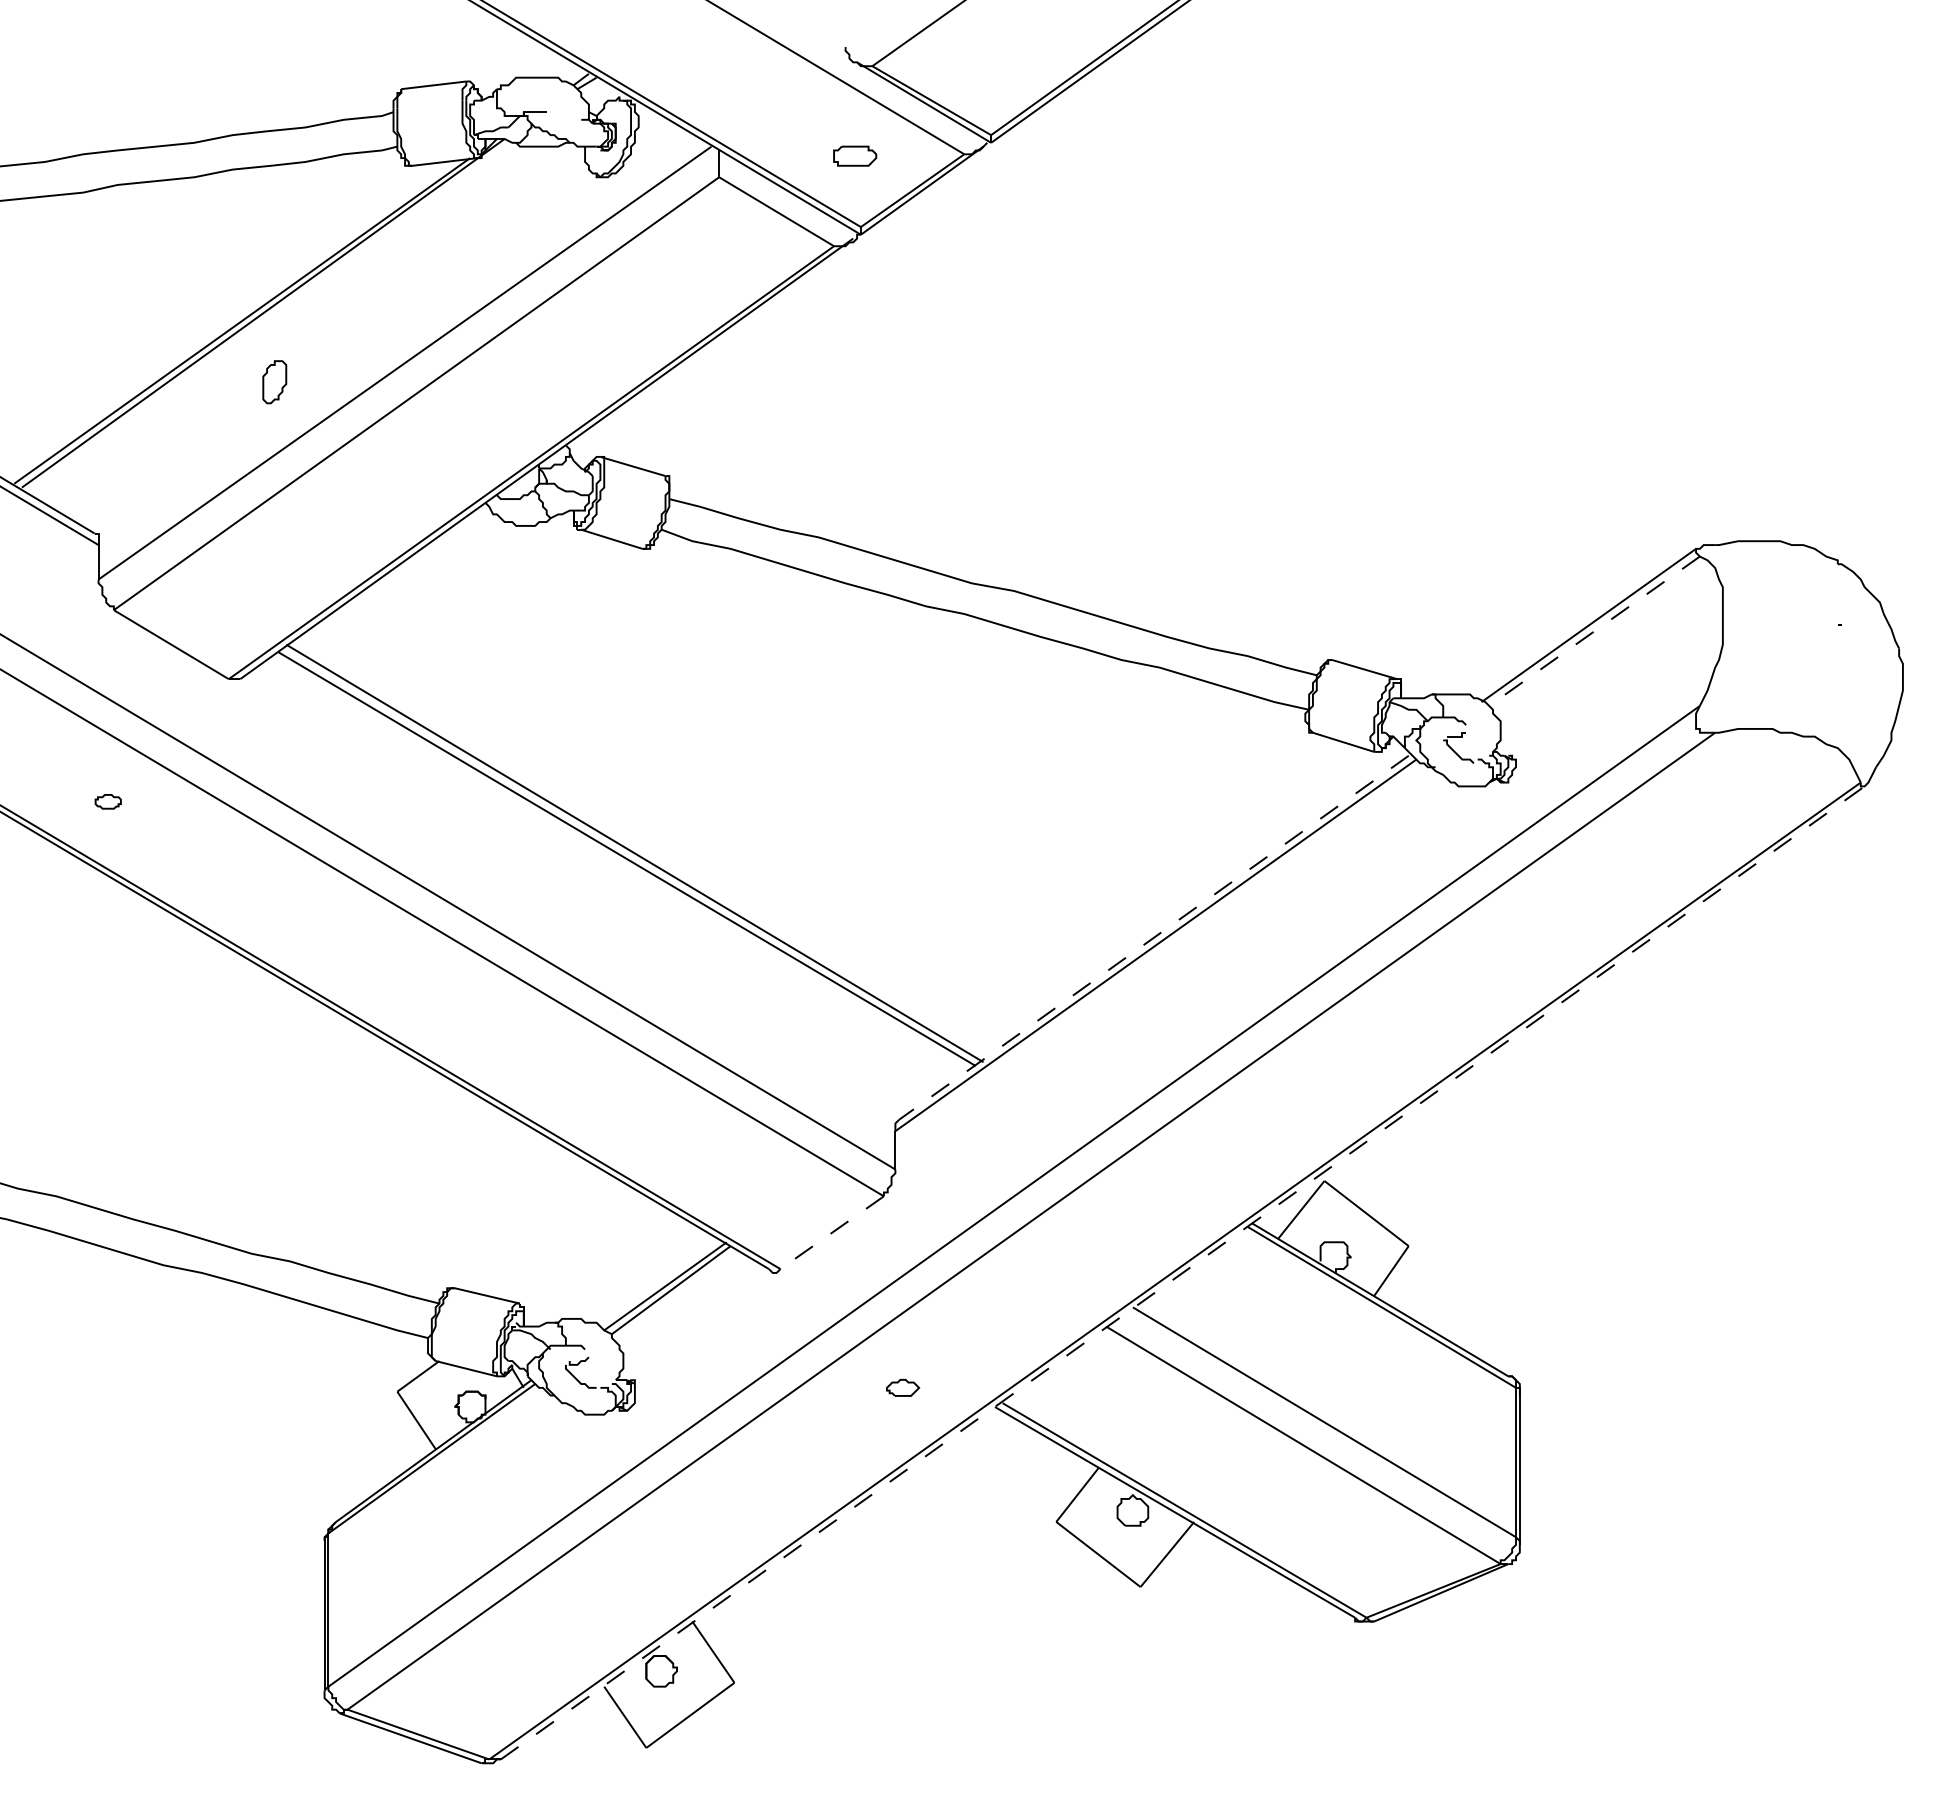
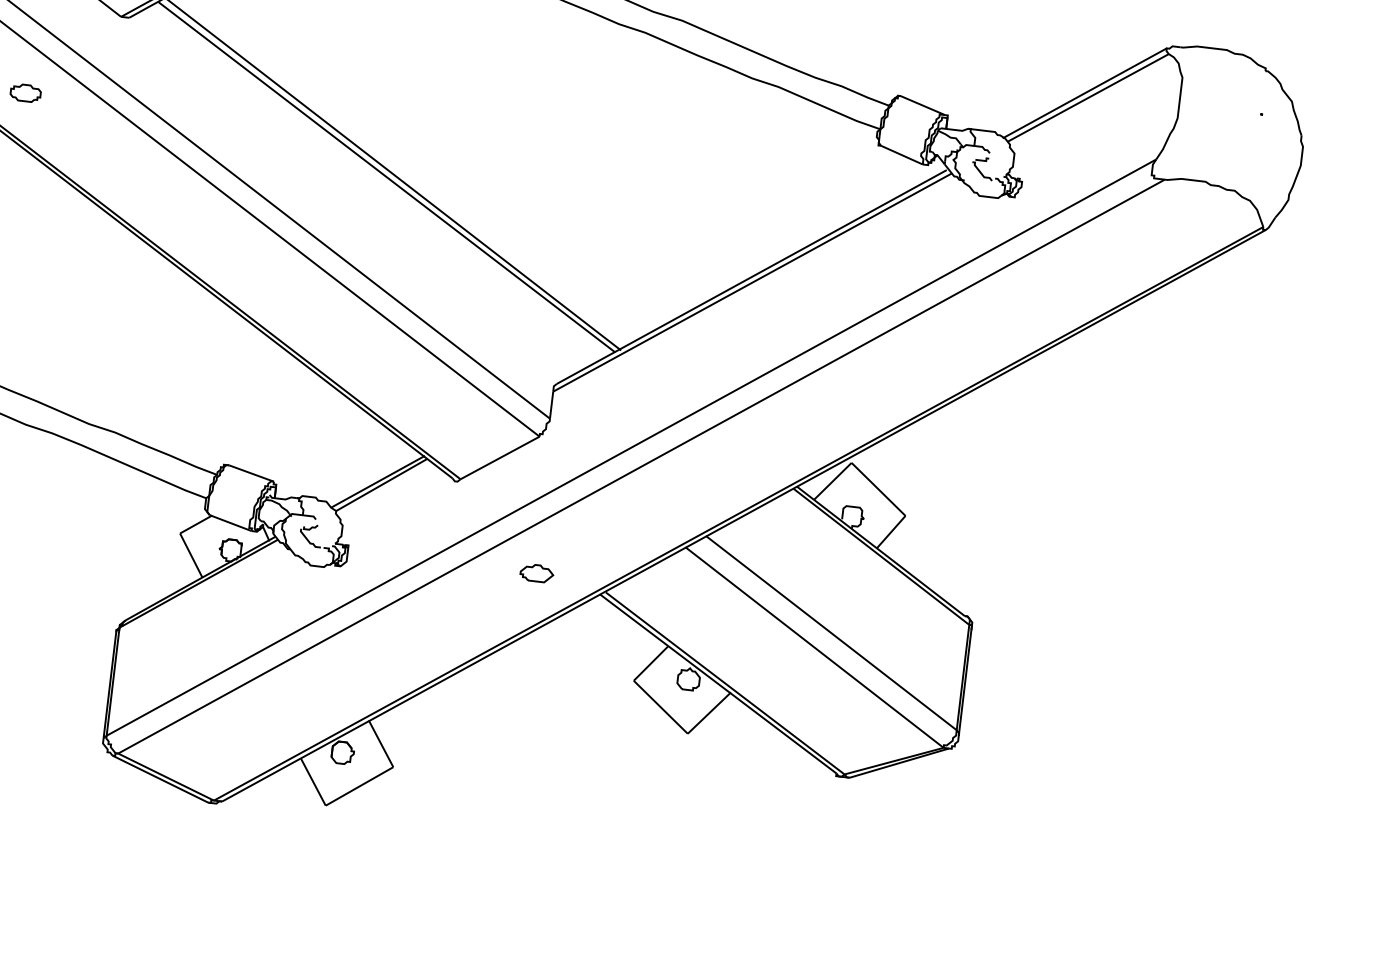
line: (1594, 631) -> (1088, 98), dashed -> solid
part: (108, 801) -> (26, 93), size x1.67
line: (1153, 938) -> (751, 277), dashed -> solid
line: (831, 1232) -> (499, 457), dashed -> solid
line: (1182, 1272) -> (743, 515), dashed -> solid
part: (902, 1387) -> (536, 573), size x1.43

